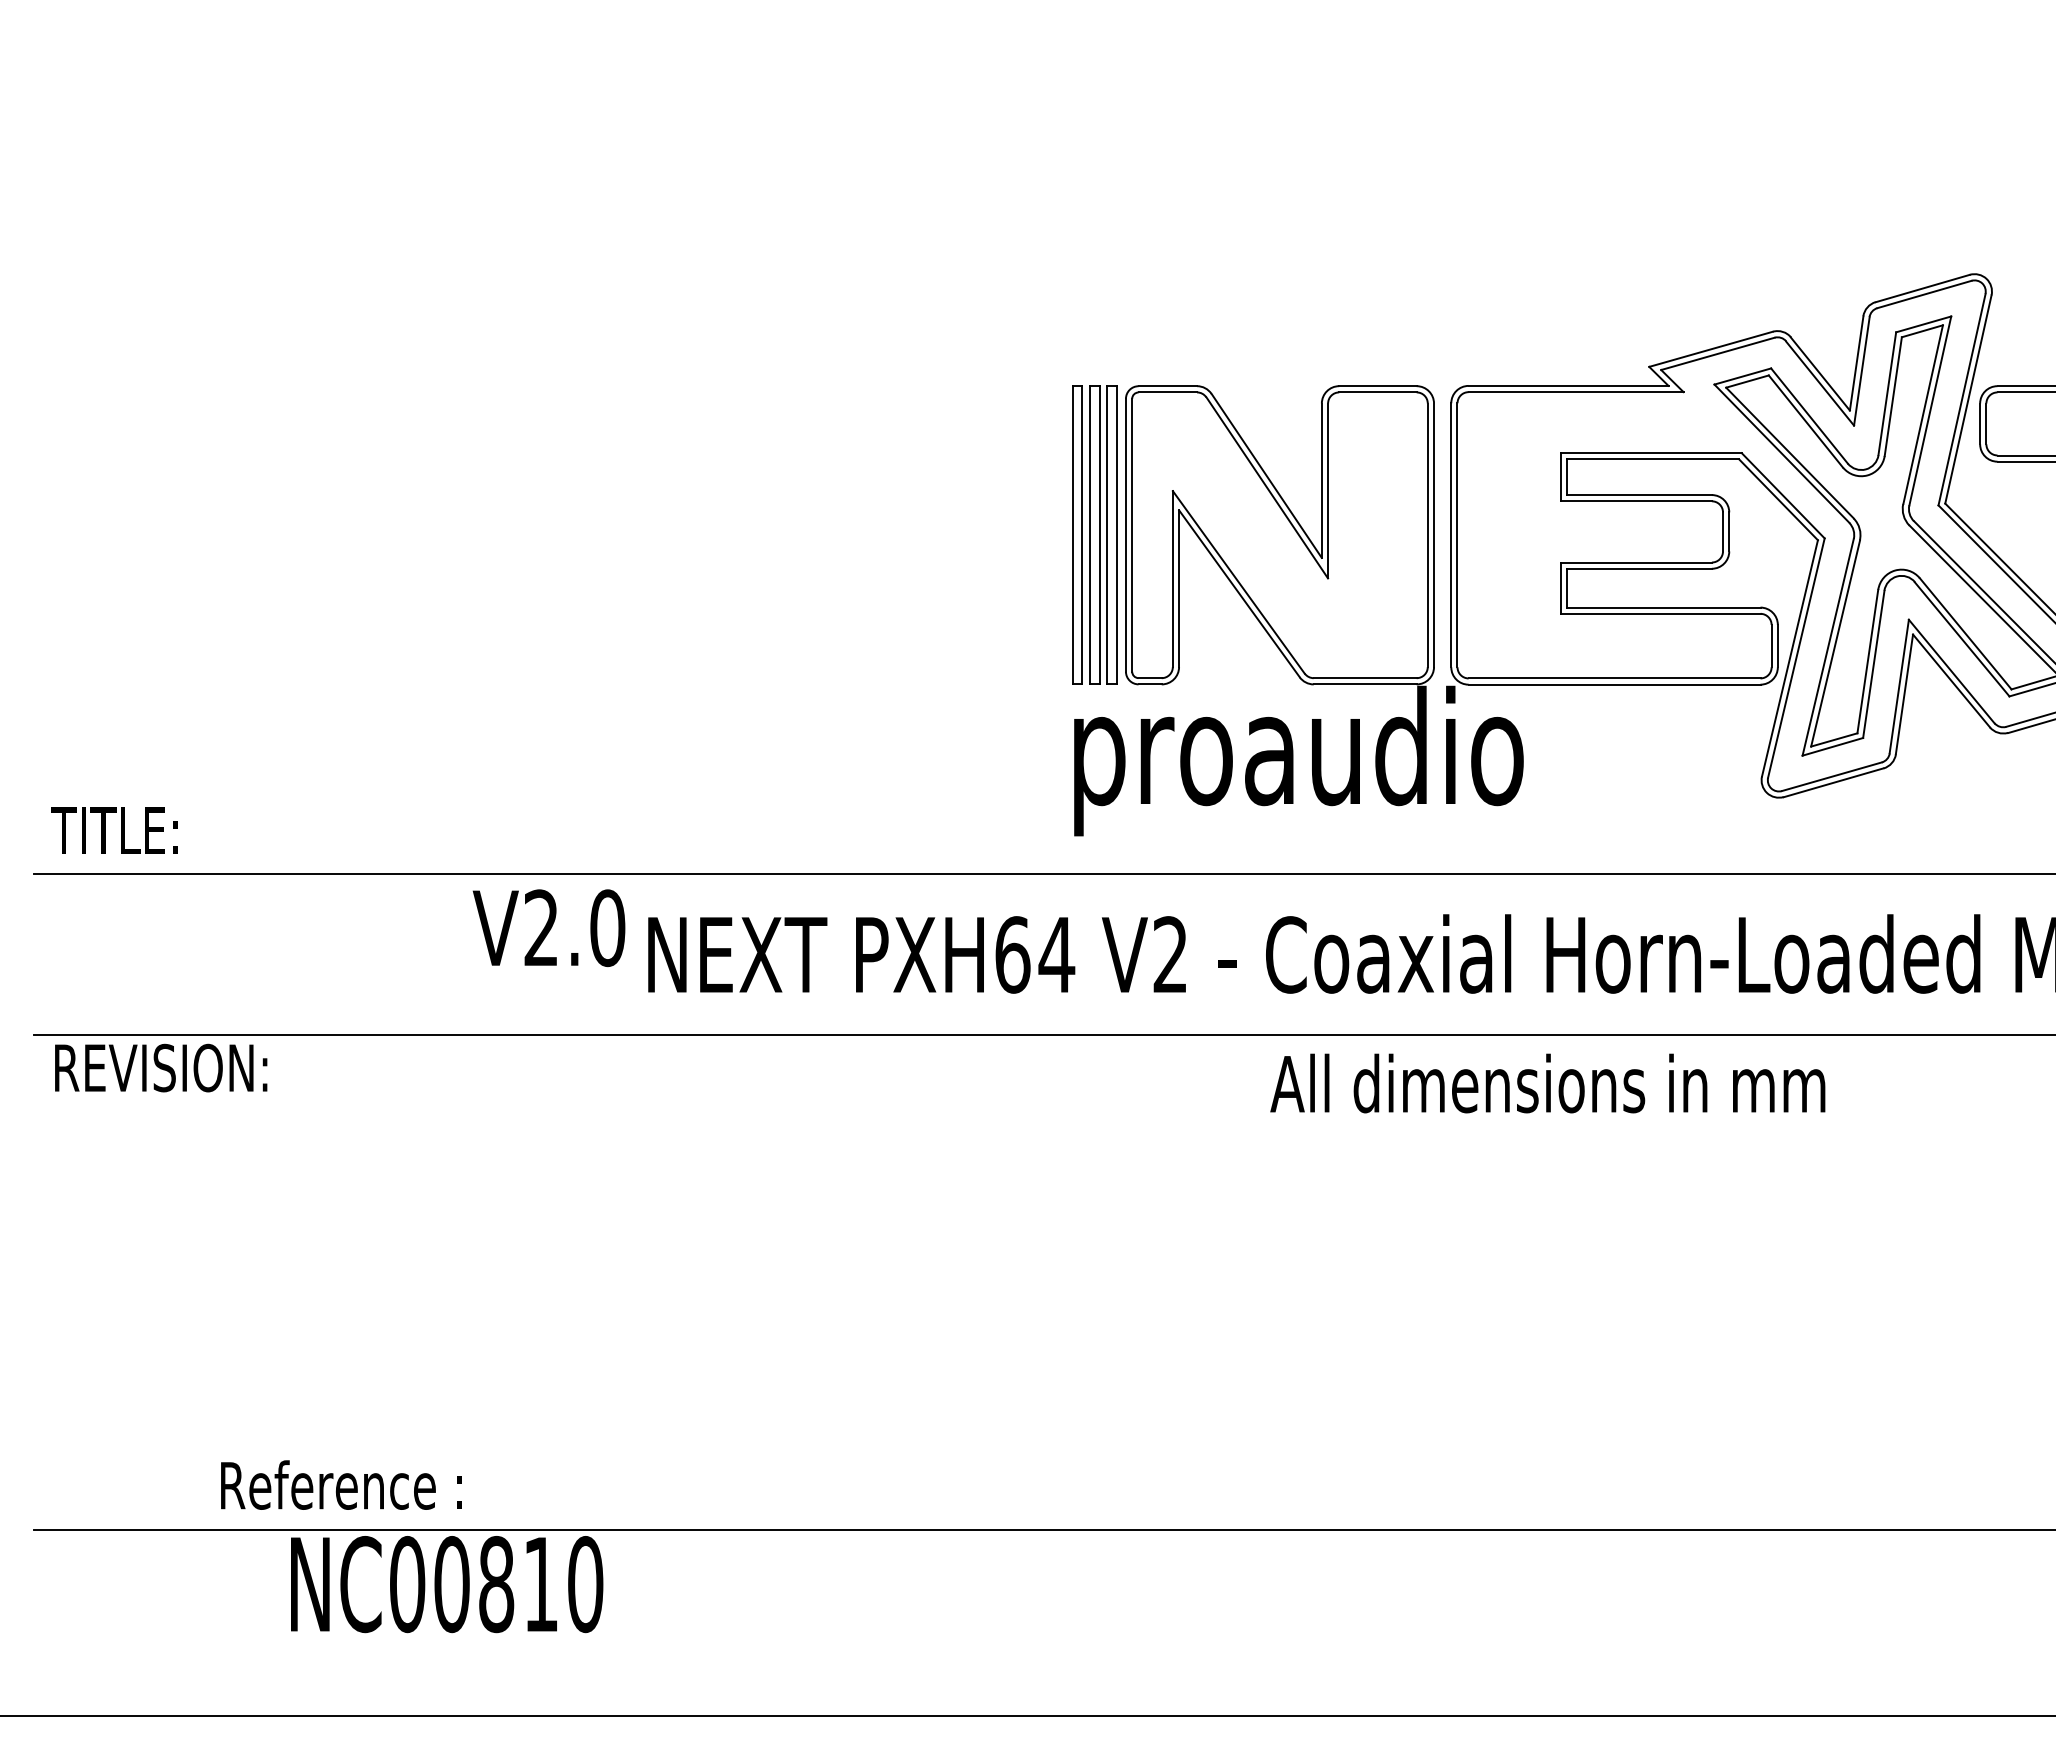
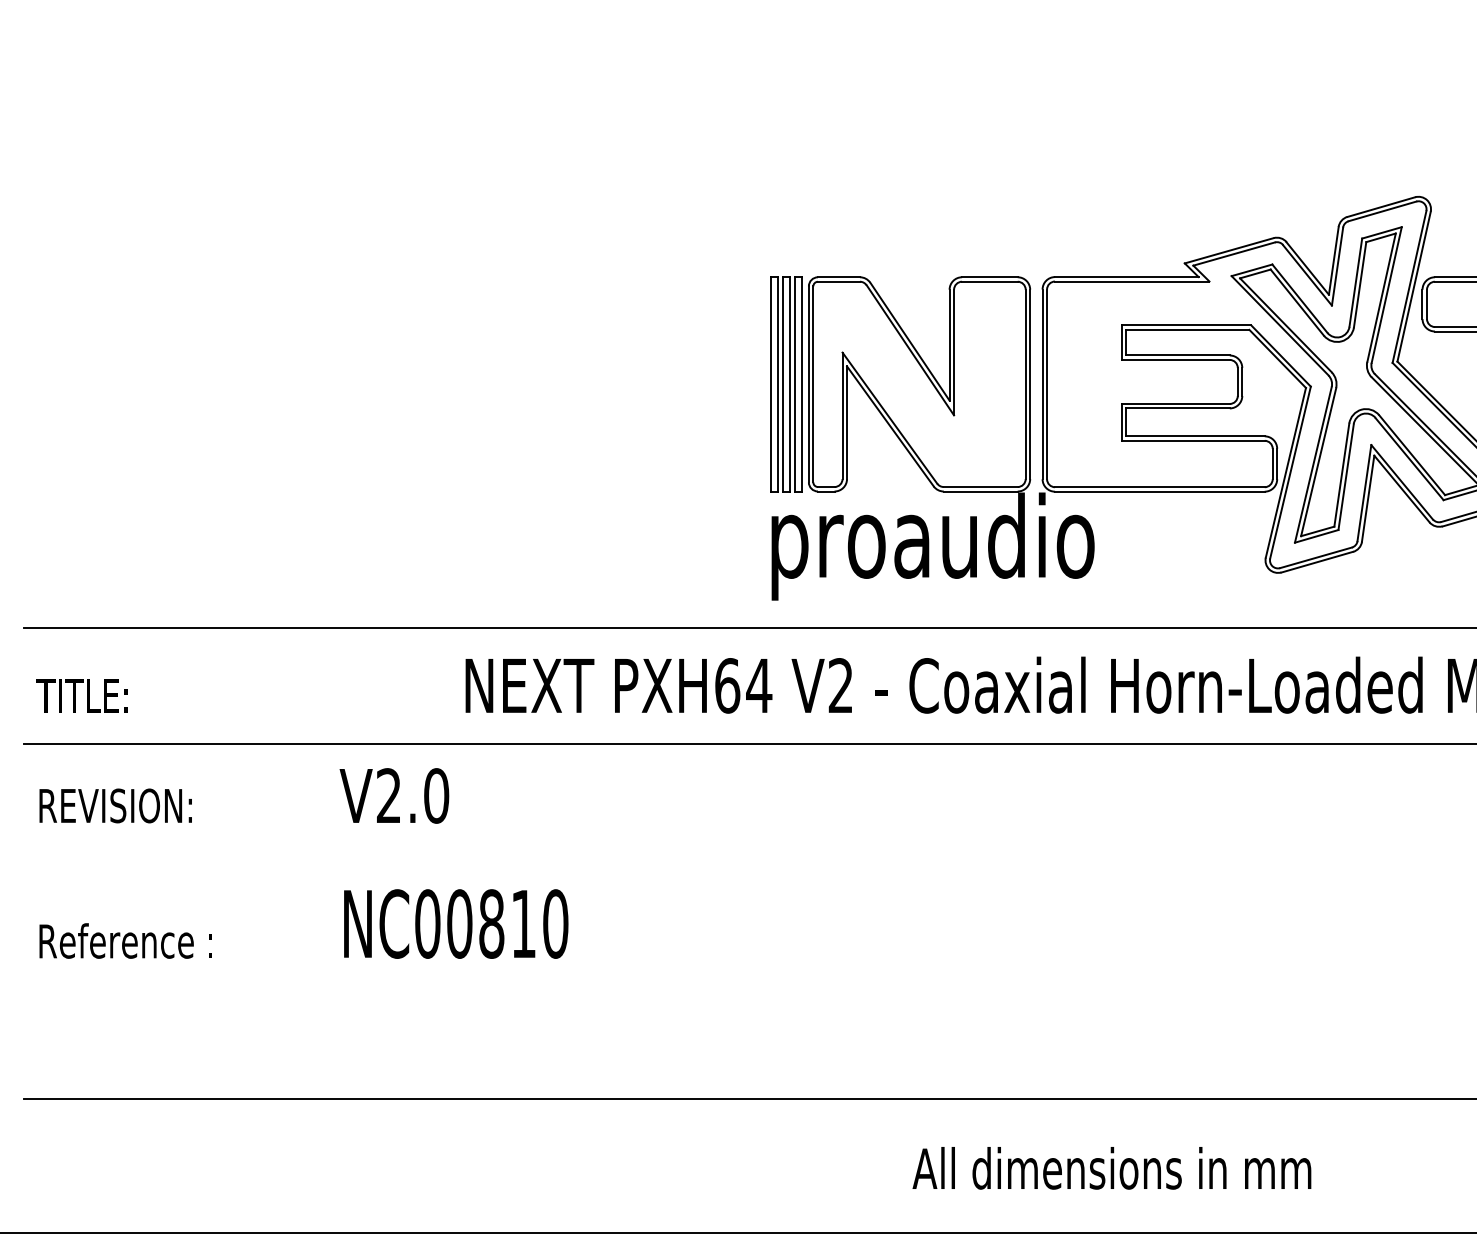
text: (114, 830) -> (82, 695), moved
text: (548, 928) -> (394, 796), moved
text: (161, 1067) -> (116, 805), moved
text: (1547, 1083) -> (1111, 1168), moved
text: (341, 1484) -> (126, 940), moved
text: (447, 1584) -> (456, 924), moved

